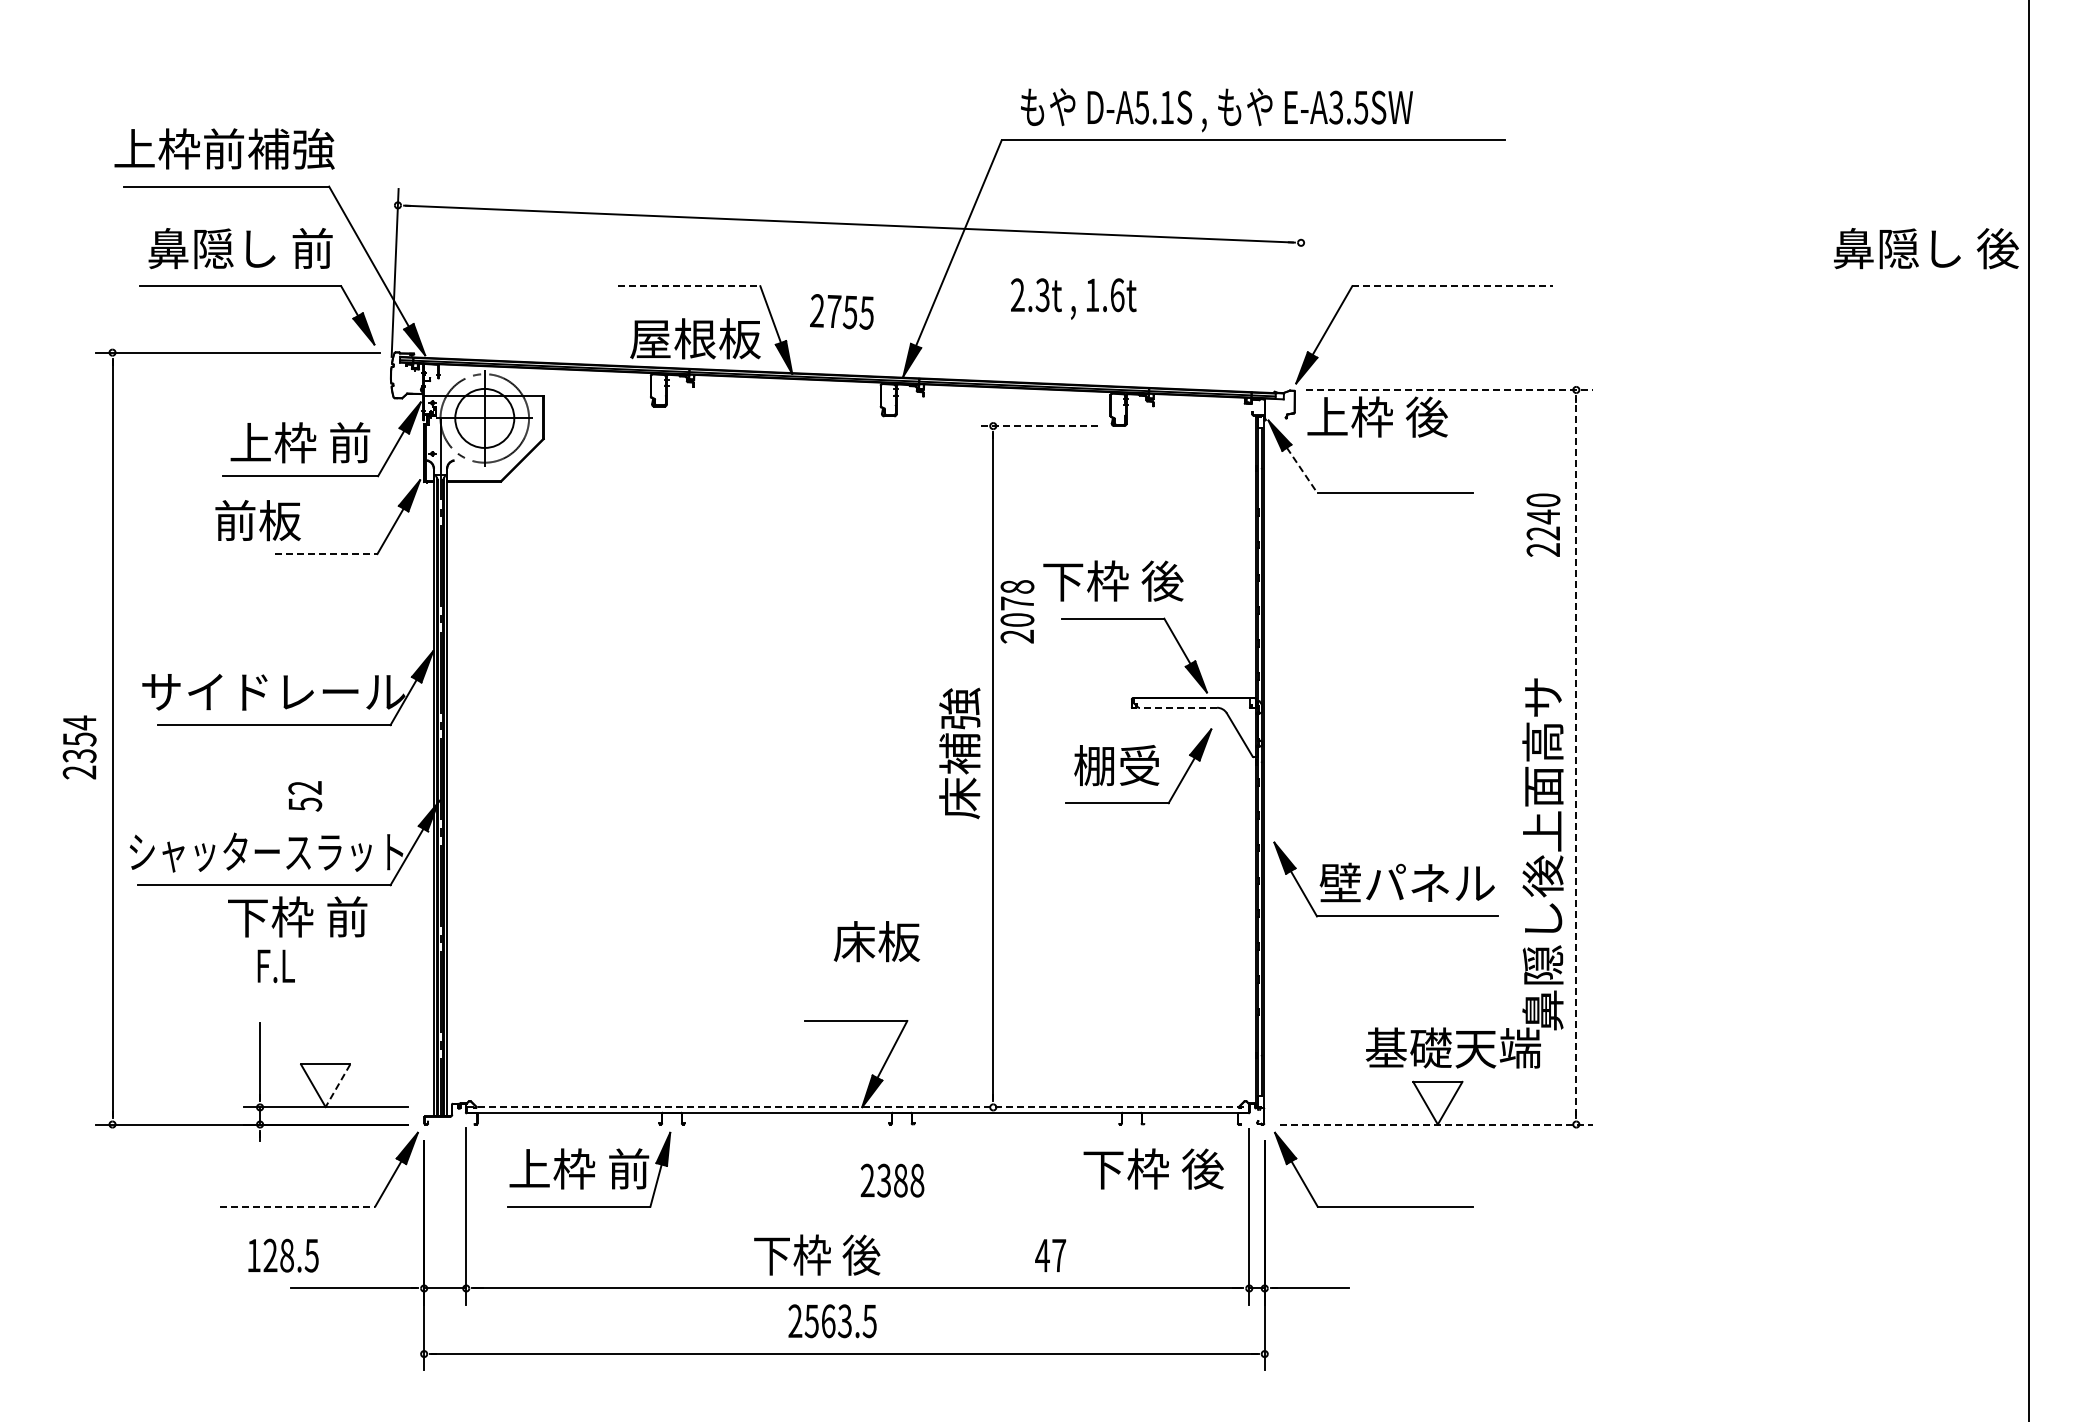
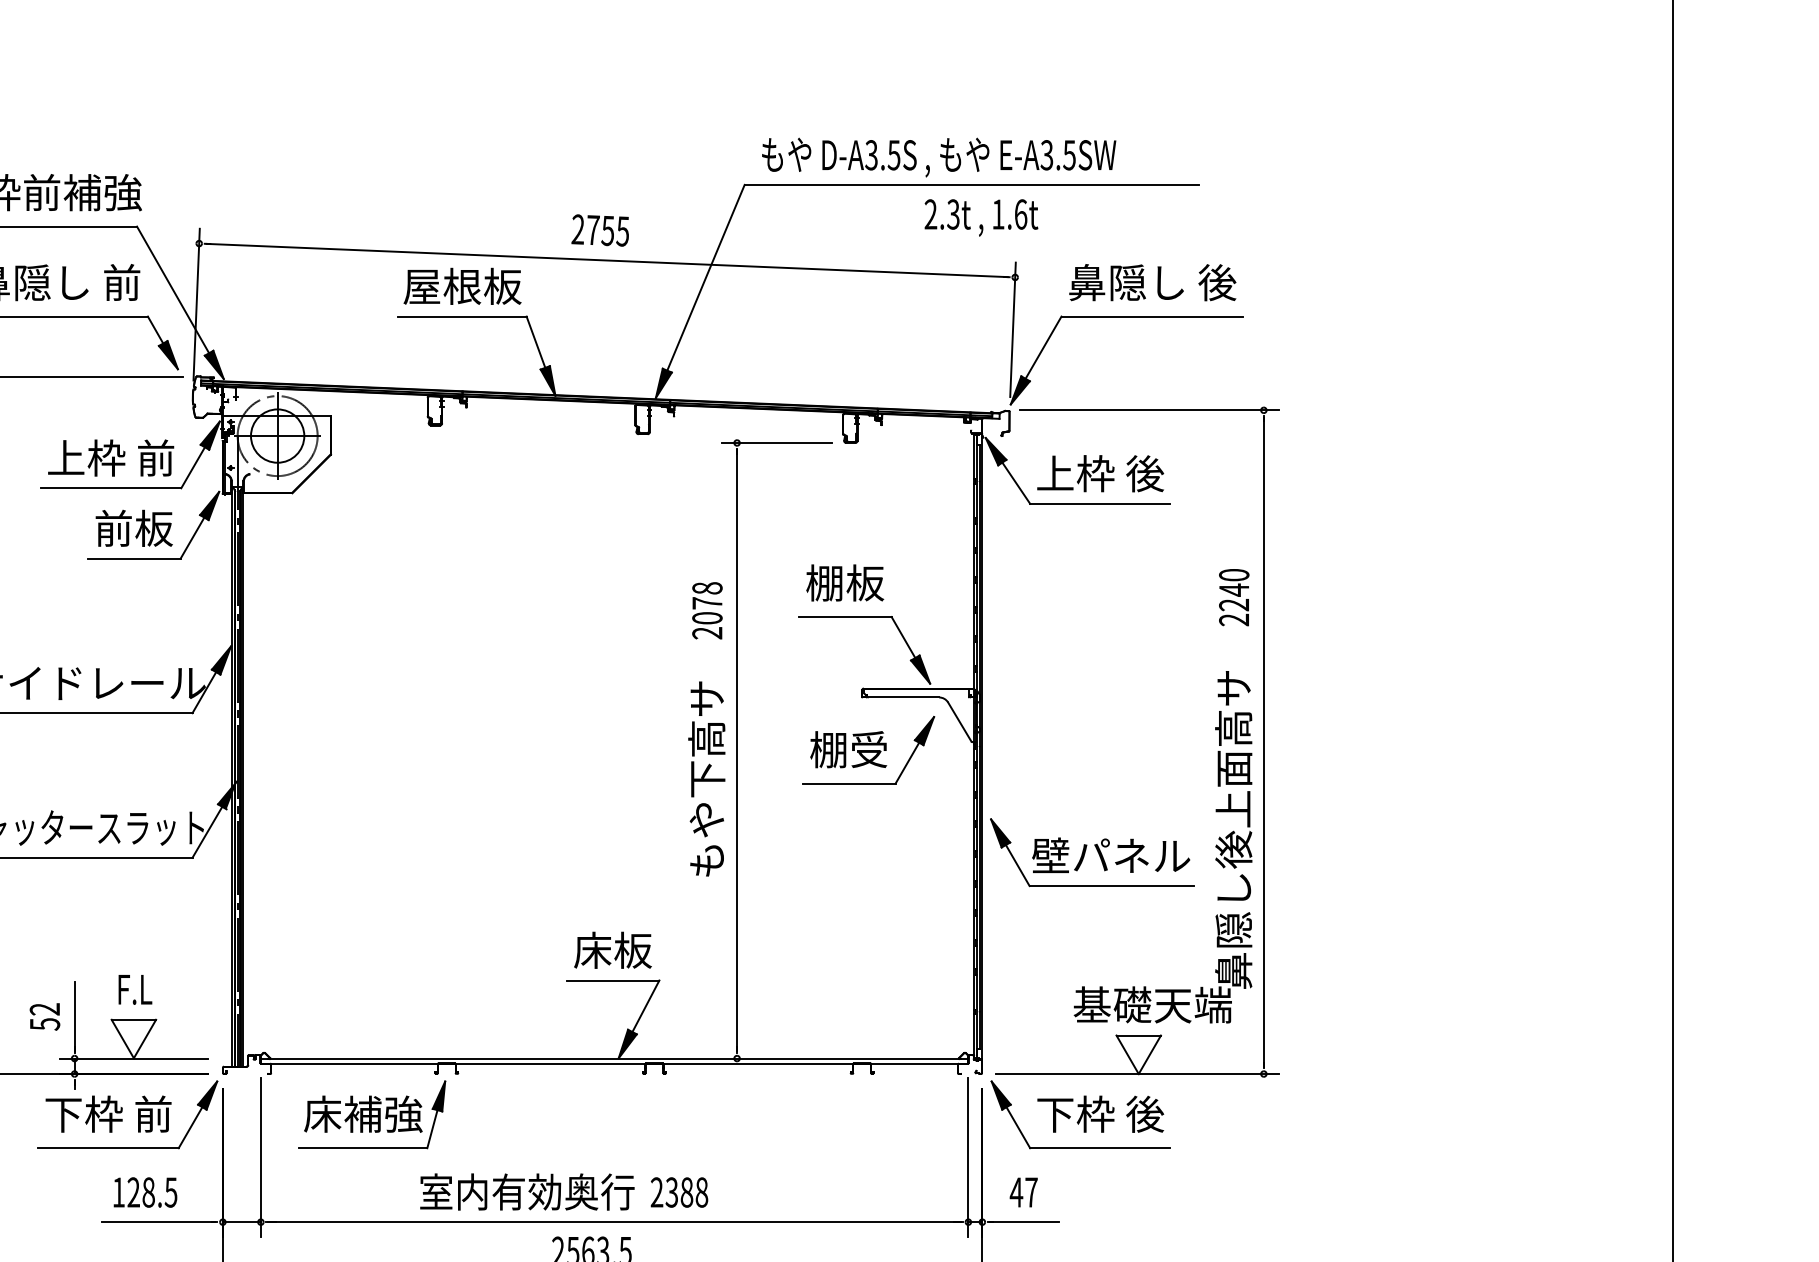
text: (1154, 107) -> (882, 155), D-A5.1S -> D-A3.5S
text: (1926, 248) -> (1152, 282), moved
line: (689, 286) -> (462, 316), dashed -> solid
line: (1452, 286) -> (1151, 316), dashed -> solid
text: (1073, 298) -> (981, 217), moved
line: (1298, 300) -> (1012, 329), added
text: (841, 311) -> (599, 230), moved
text: (695, 338) -> (462, 286), moved
line: (1450, 389) -> (1150, 409), dashed -> solid
text: (1377, 416) -> (1100, 473), moved
line: (1036, 426) -> (776, 443), dashed -> solid
line: (1302, 470) -> (1016, 483), dashed -> solid
text: (257, 520) -> (133, 528), moved
text: (1543, 524) -> (1234, 596), moved
line: (326, 554) -> (134, 559), dashed -> solid
text: (1113, 580) -> (845, 582), 下枠 後 -> 棚板
text: (1017, 611) -> (707, 610), moved
line: (1177, 707) -> (903, 697), dashed -> solid
line: (1576, 756) -> (1264, 741), dashed -> solid
text: (305, 796) -> (45, 1017), moved
text: (959, 796) -> (706, 777), 床補強 -> もや下高サ
text: (297, 916) -> (108, 1113), moved
text: (876, 941) -> (612, 950), moved
text: (275, 966) -> (134, 989), moved
line: (337, 1085) -> (144, 1038), dashed -> solid
line: (858, 1107) -> (615, 1058), dashed -> solid
line: (1436, 1124) -> (1137, 1074), dashed -> solid
text: (579, 1168) -> (363, 1113), 上枠 前 -> 床補強
text: (1153, 1168) -> (1100, 1113), moved
text: (892, 1180) -> (679, 1192), moved
line: (297, 1206) -> (108, 1148), dashed -> solid
text: (761, 1254) -> (527, 1191), 下枠 後 -> 室内有効奥行
text: (283, 1255) -> (145, 1192), moved
text: (1050, 1255) -> (1023, 1192), moved

